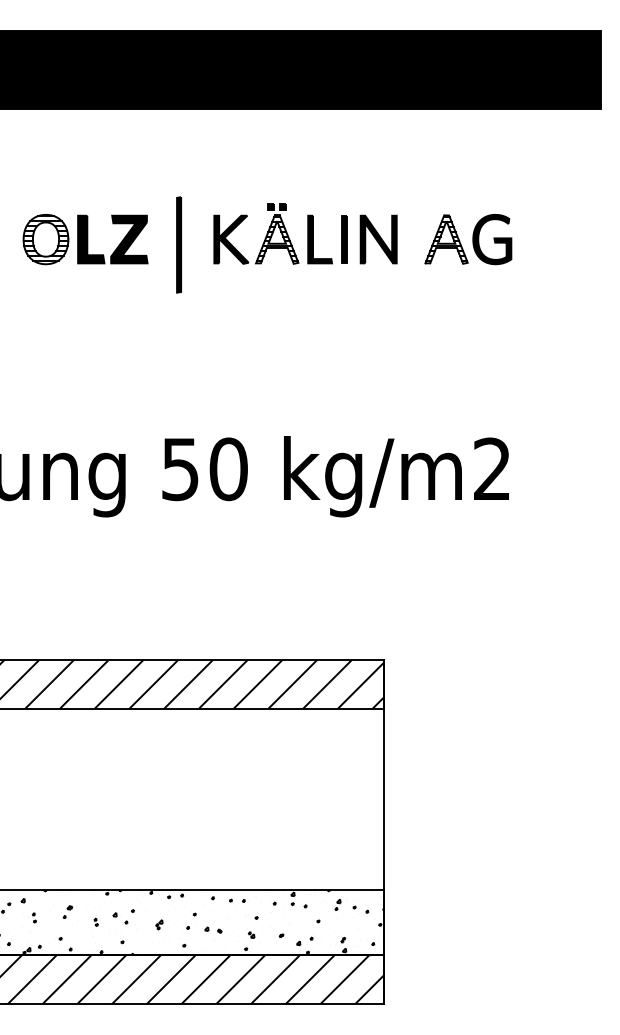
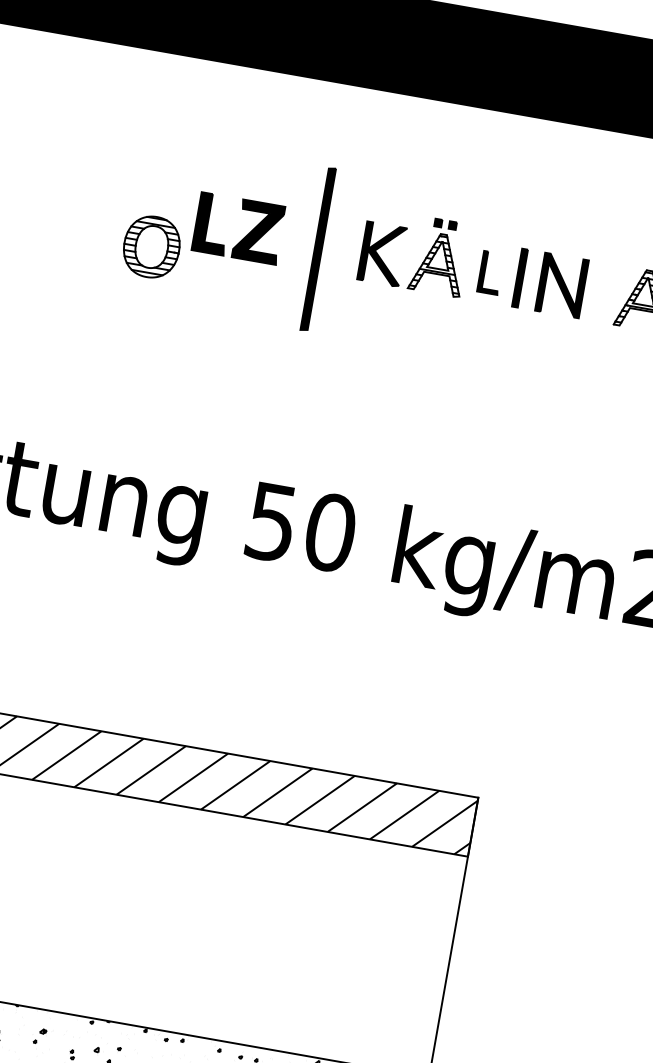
part: (45, 239) -> (151, 246), moved
part: (319, 239) -> (490, 272), size x0.7
part: (178, 244) -> (317, 248), size x1.4

